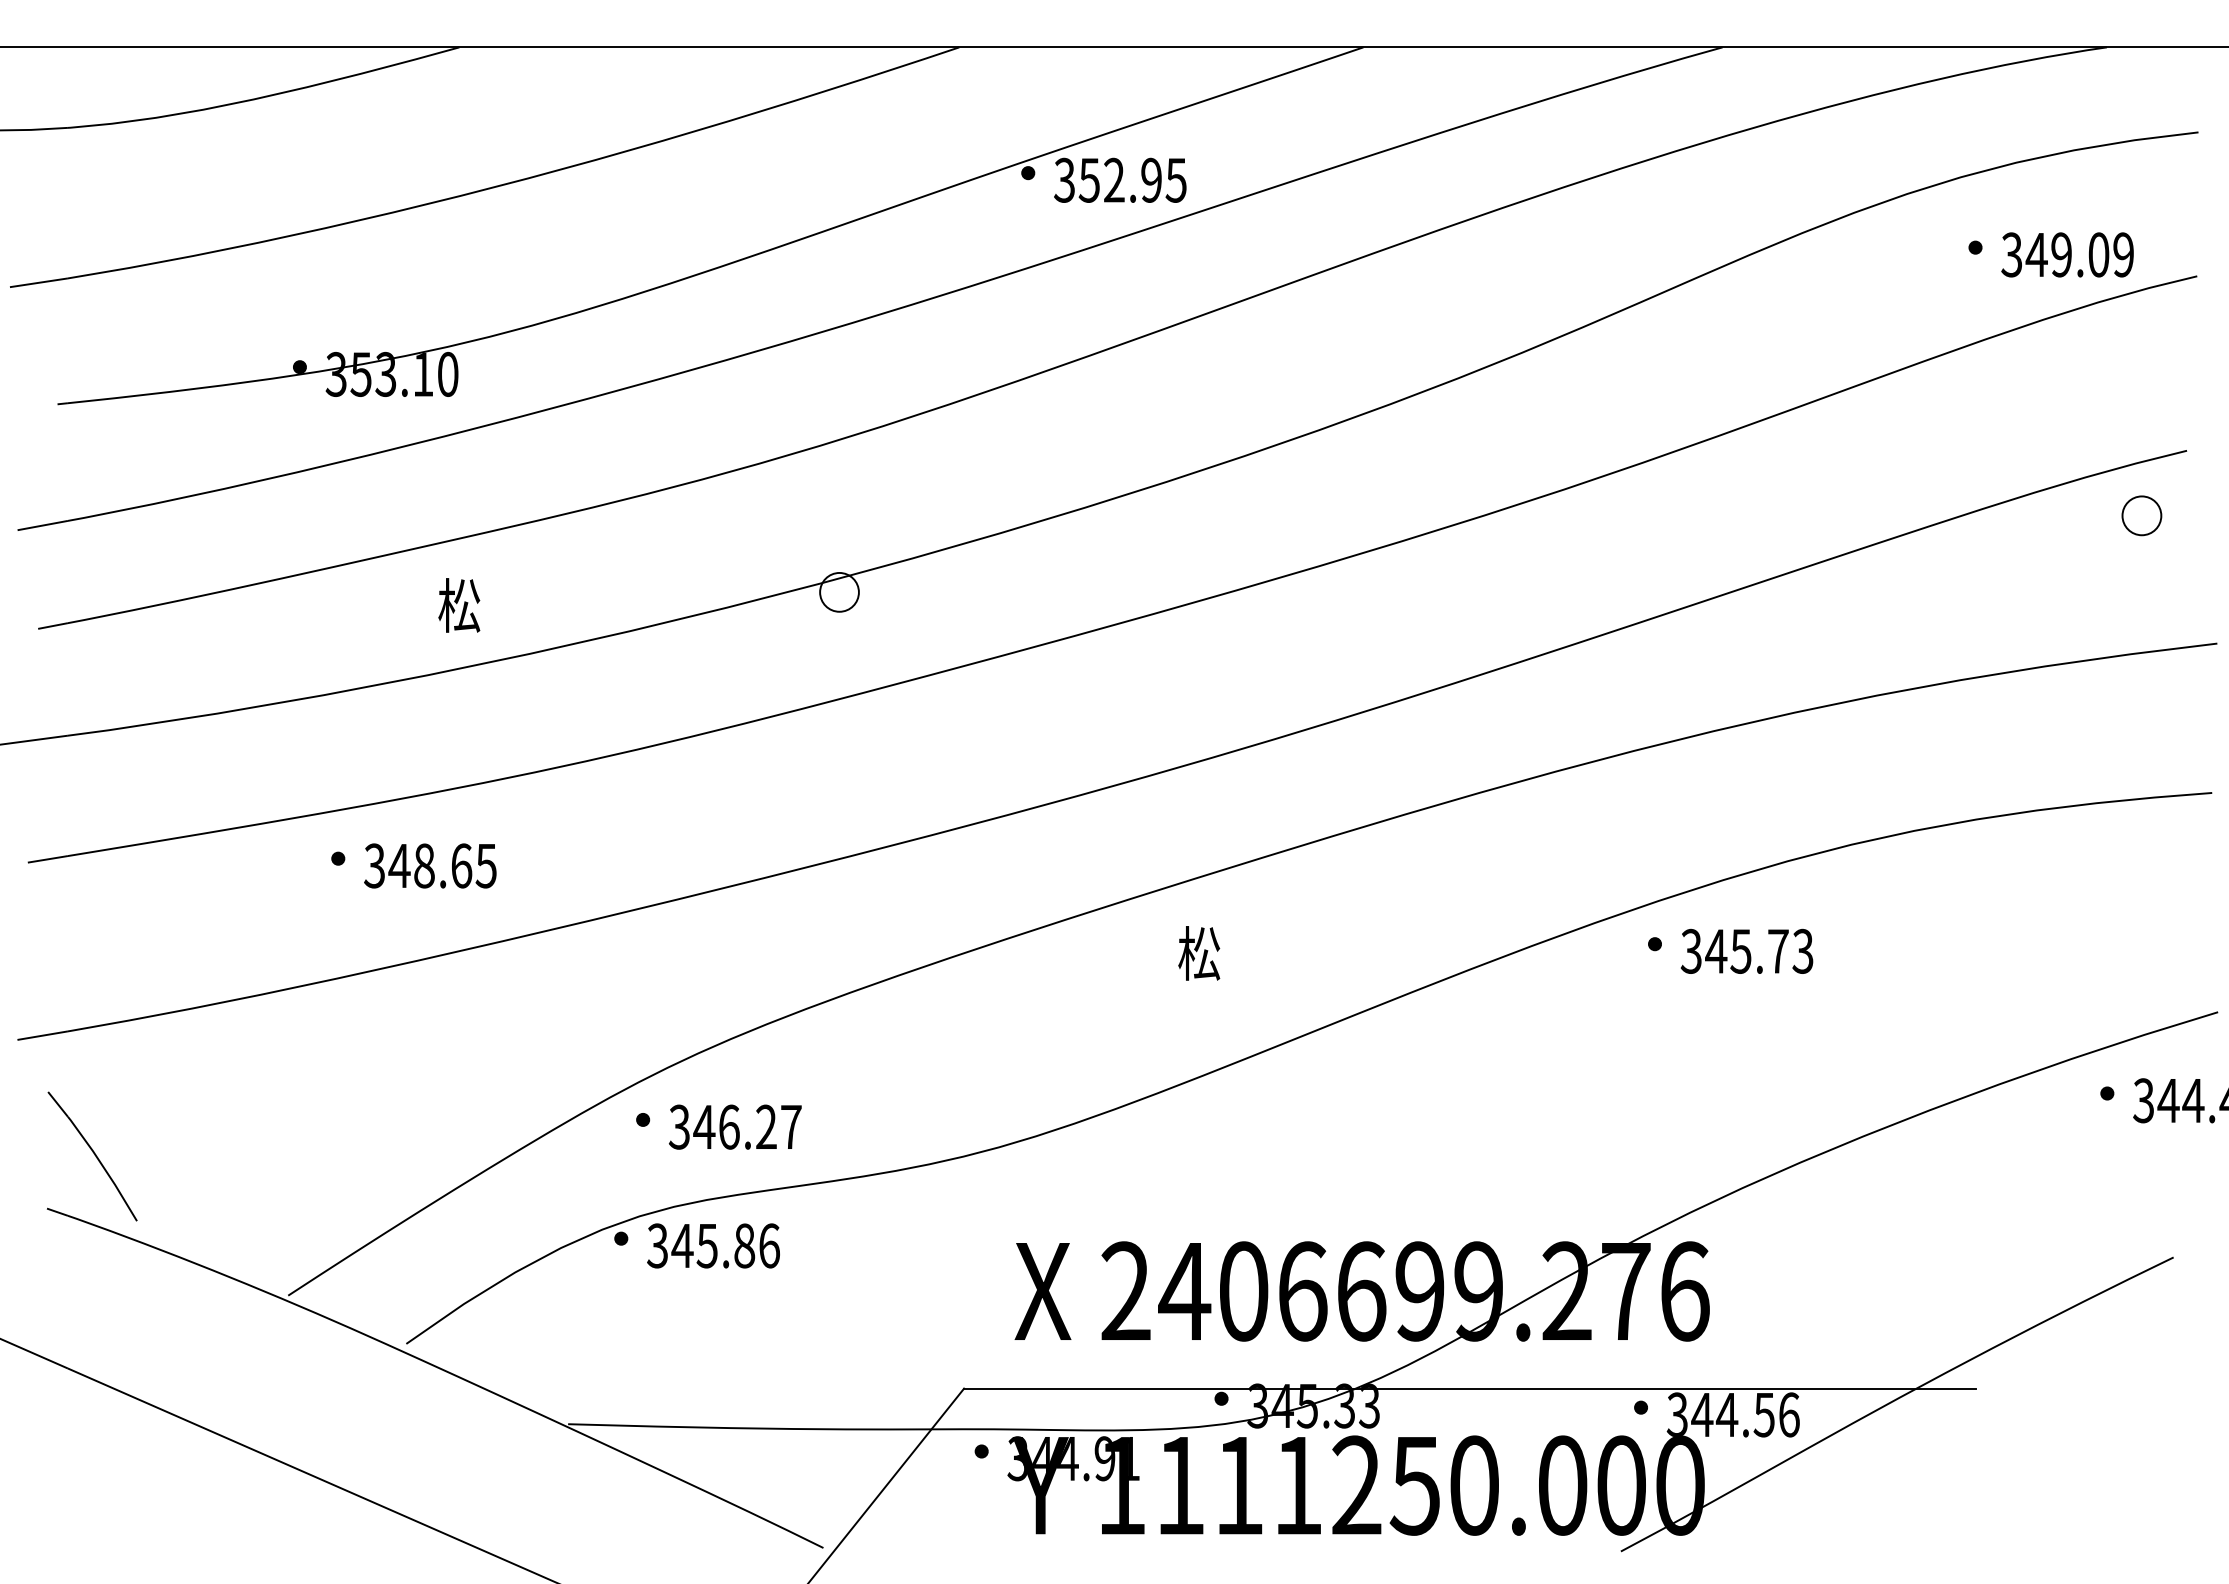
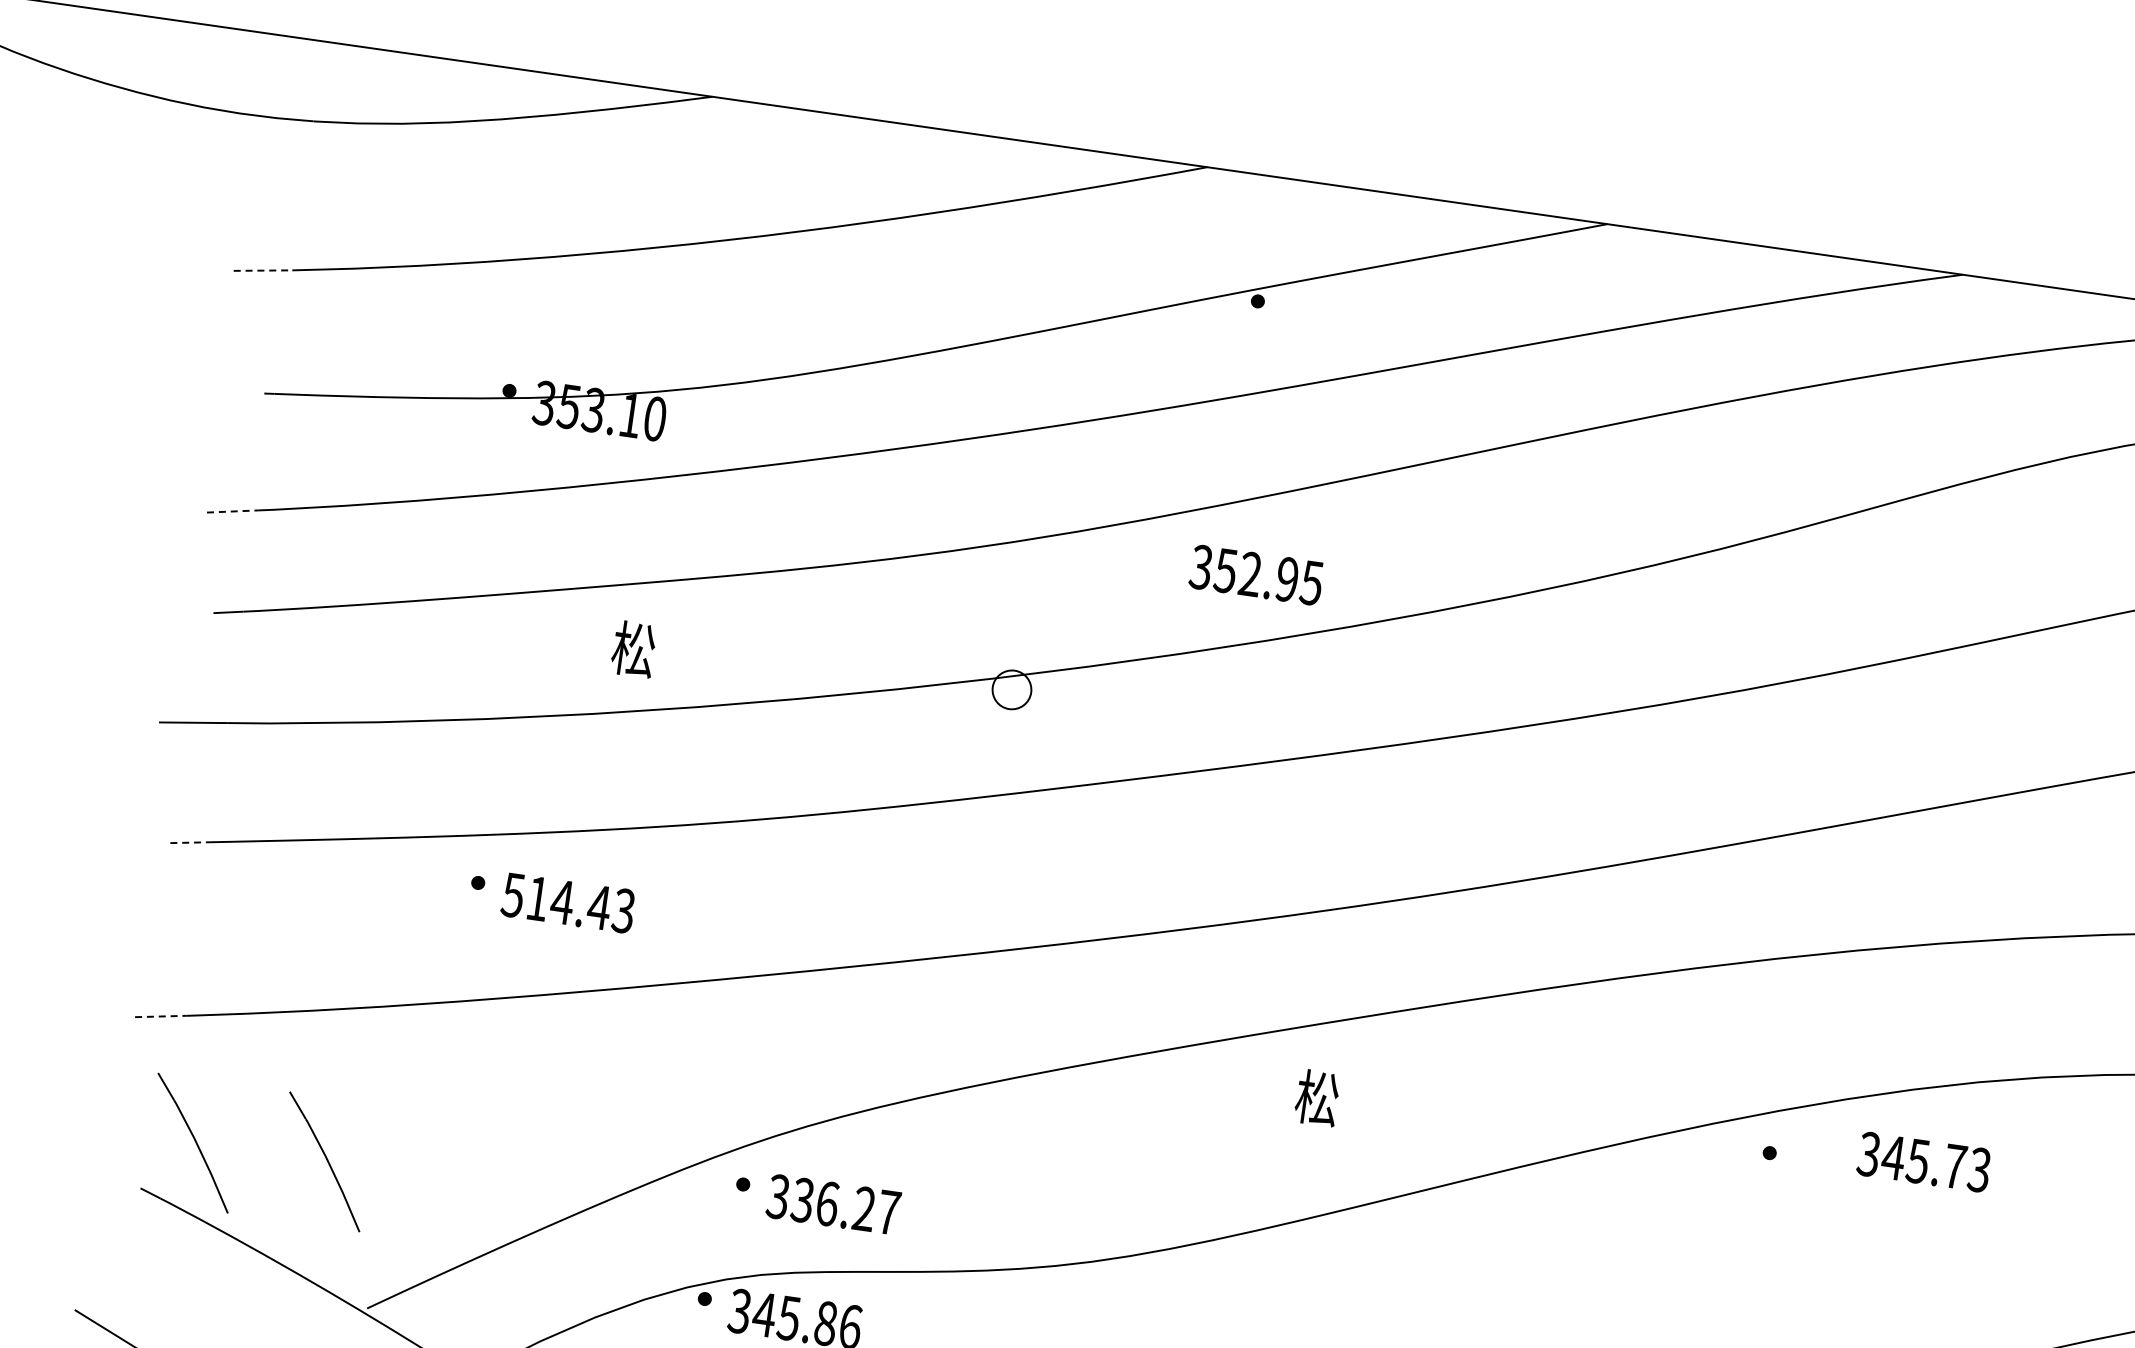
text: (1120, 179) -> (1256, 574), moved
line: (39, 282) -> (263, 270), solid -> dashed
line: (42, 525) -> (232, 511), solid -> dashed
line: (48, 859) -> (191, 842), solid -> dashed
text: (430, 865) -> (568, 902), 348.65 -> 514.43
text: (1746, 950) -> (1923, 1161), moved
line: (42, 1035) -> (160, 1016), solid -> dashed
text: (704, 1126) -> (803, 1199), 346.27 -> 336.27
part: (225, 1156) -> (324, 1161), added

